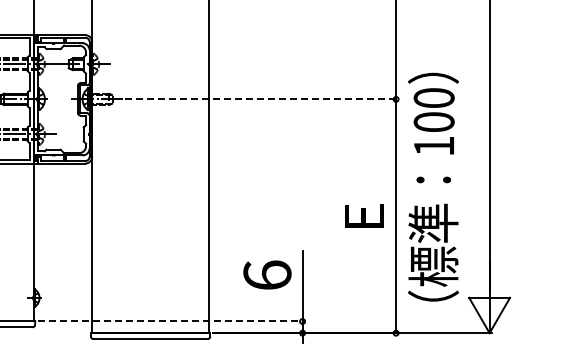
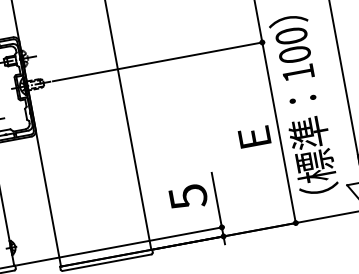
line: (261, 99) -> (158, 61), dashed -> solid
text: (267, 275) -> (188, 196), 6 -> 5
line: (171, 321) -> (120, 246), dashed -> solid

